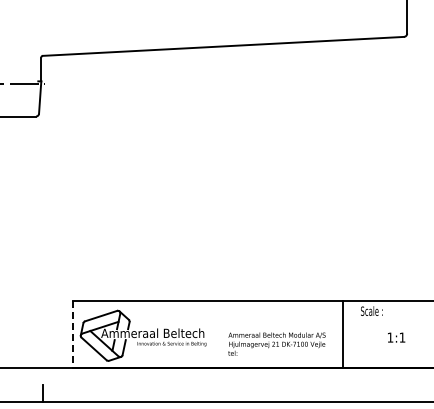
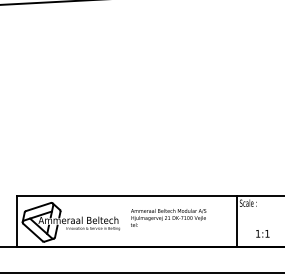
line: (343, 334) -> (237, 221), moved
line: (73, 335) -> (17, 222), dashed -> solid
text: (396, 337) -> (262, 233), moved
text: (276, 343) -> (168, 217), moved

